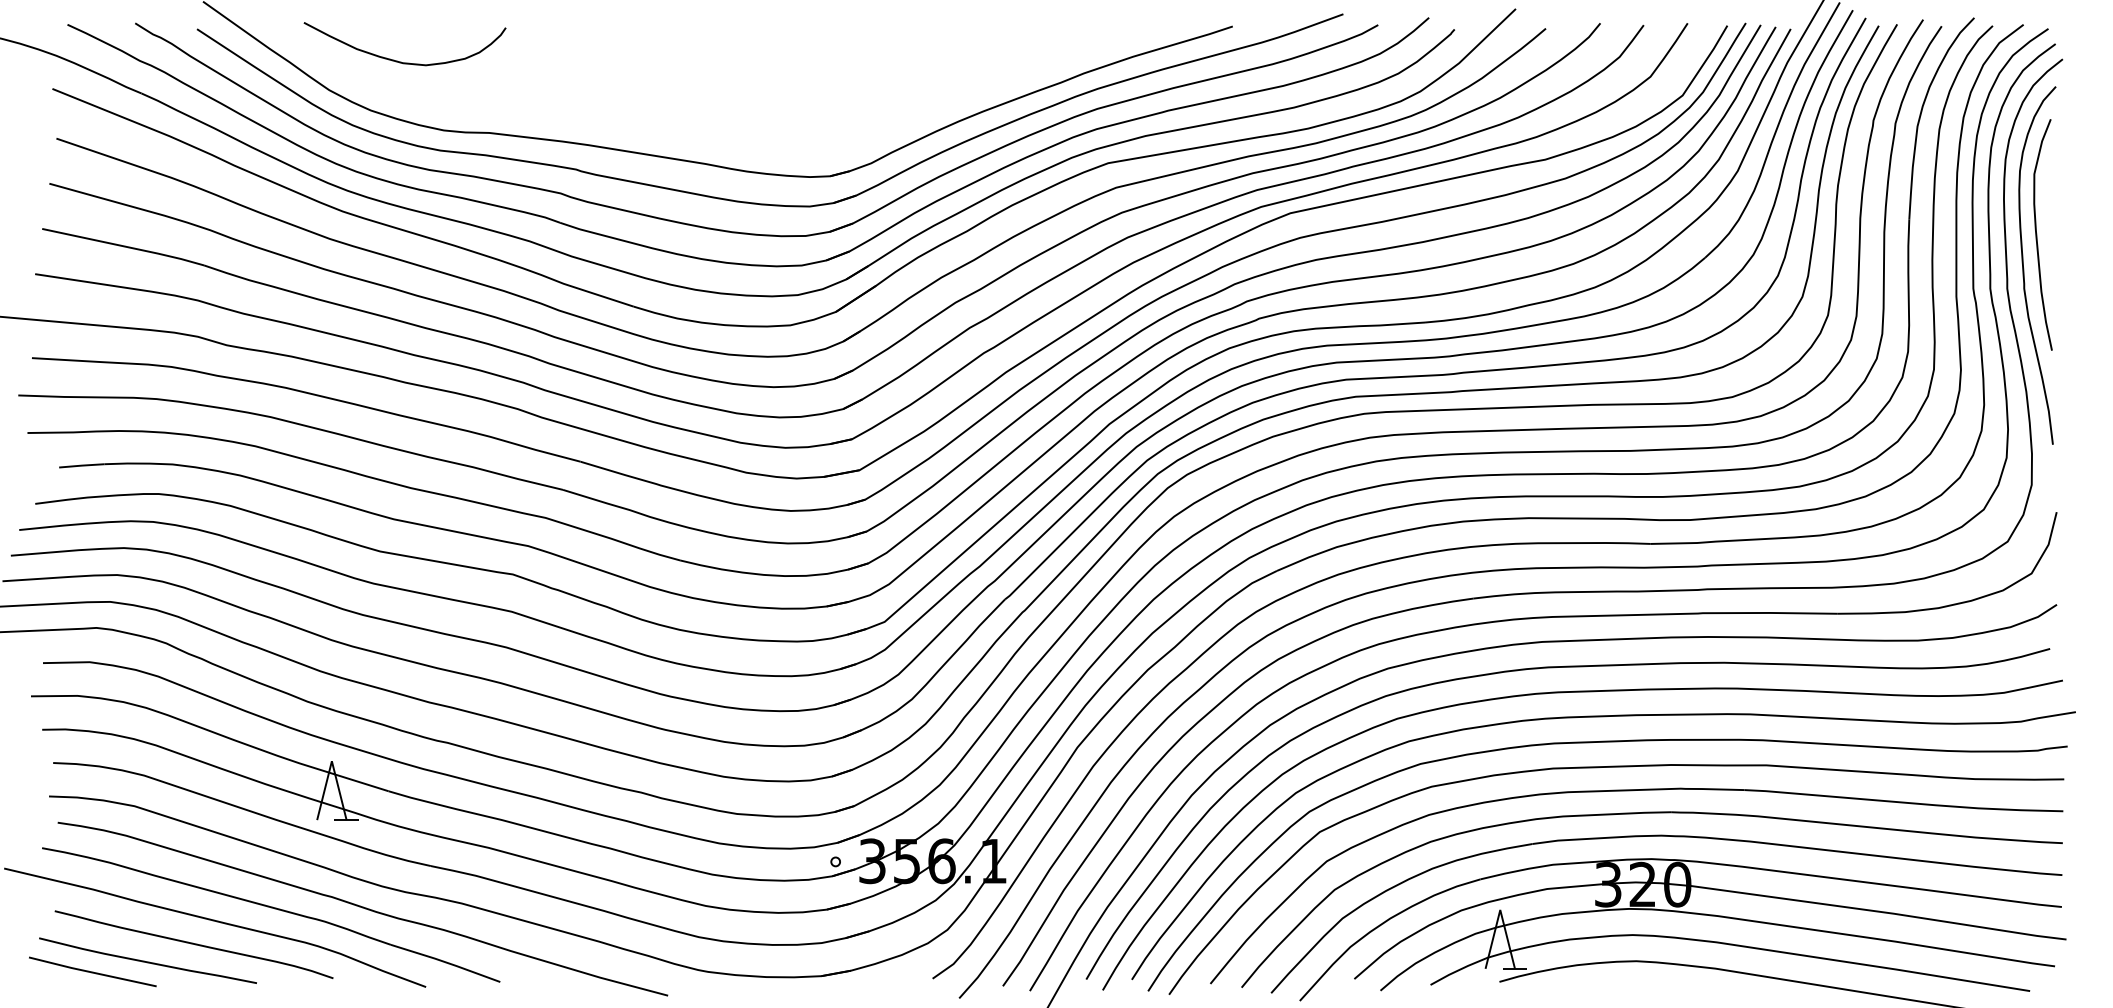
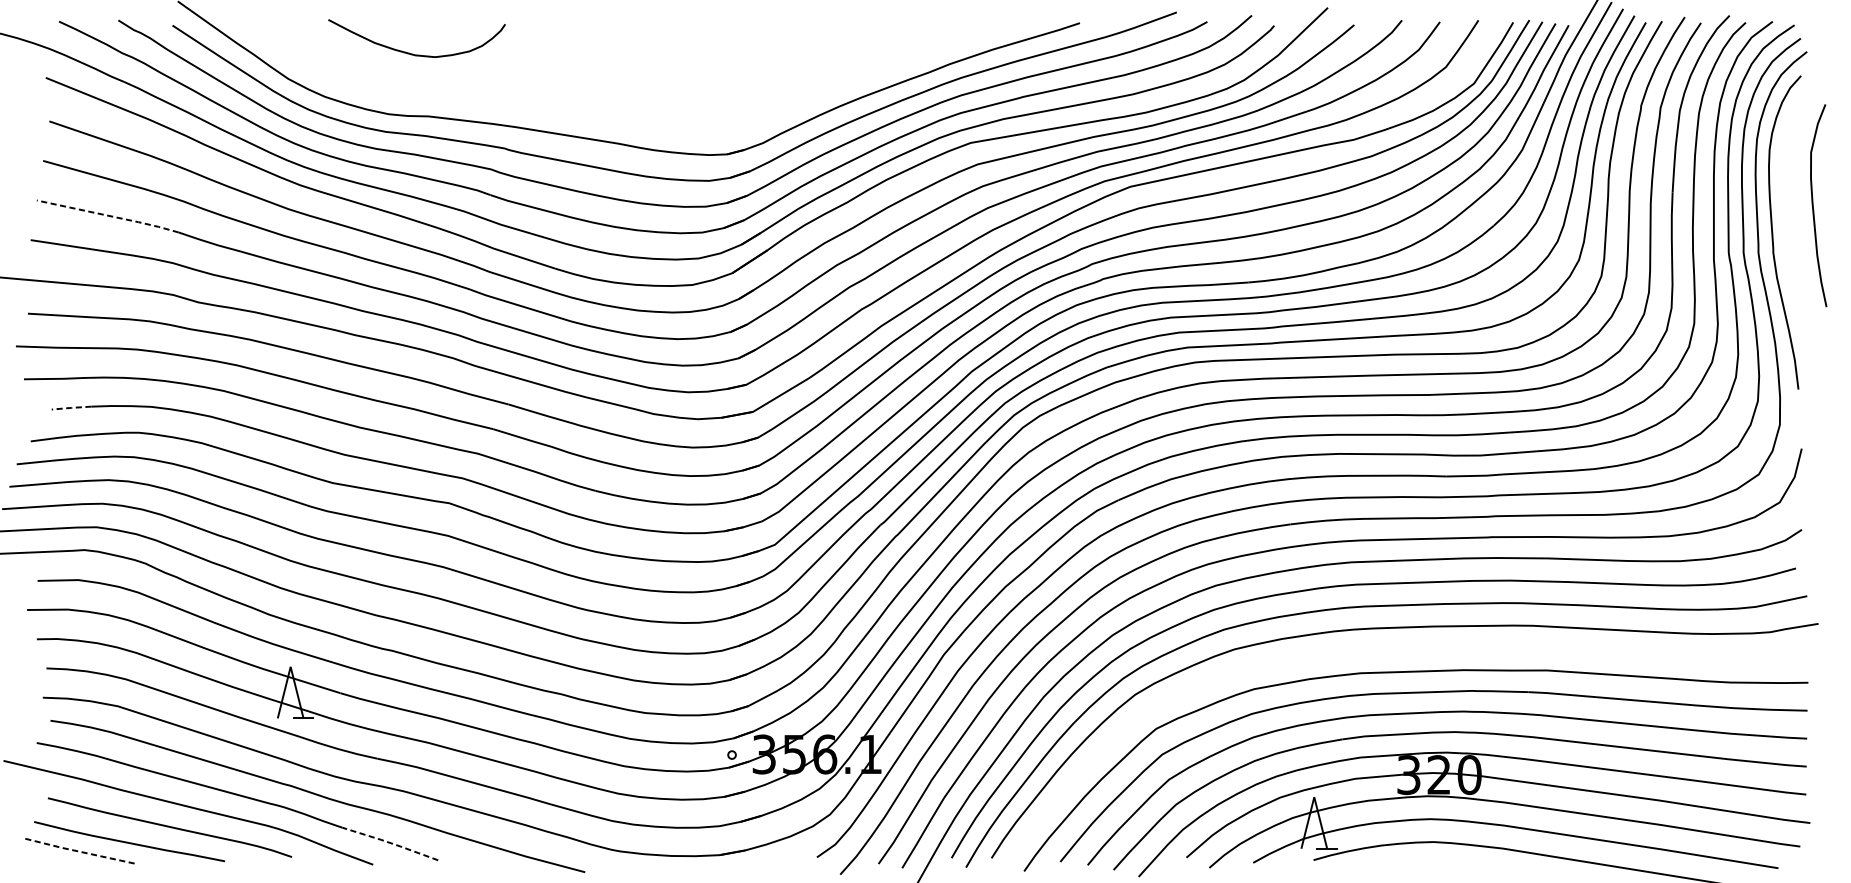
curve: (401, 61) -> (413, 53), moved
curve: (2037, 234) -> (1813, 205), moved
line: (124, 246) -> (108, 215), solid -> dashed
line: (81, 465) -> (71, 407), solid -> dashed
curve: (1607, 742) -> (1408, 650), removed
line: (445, 962) -> (390, 843), solid -> dashed
line: (92, 972) -> (80, 851), solid -> dashed

